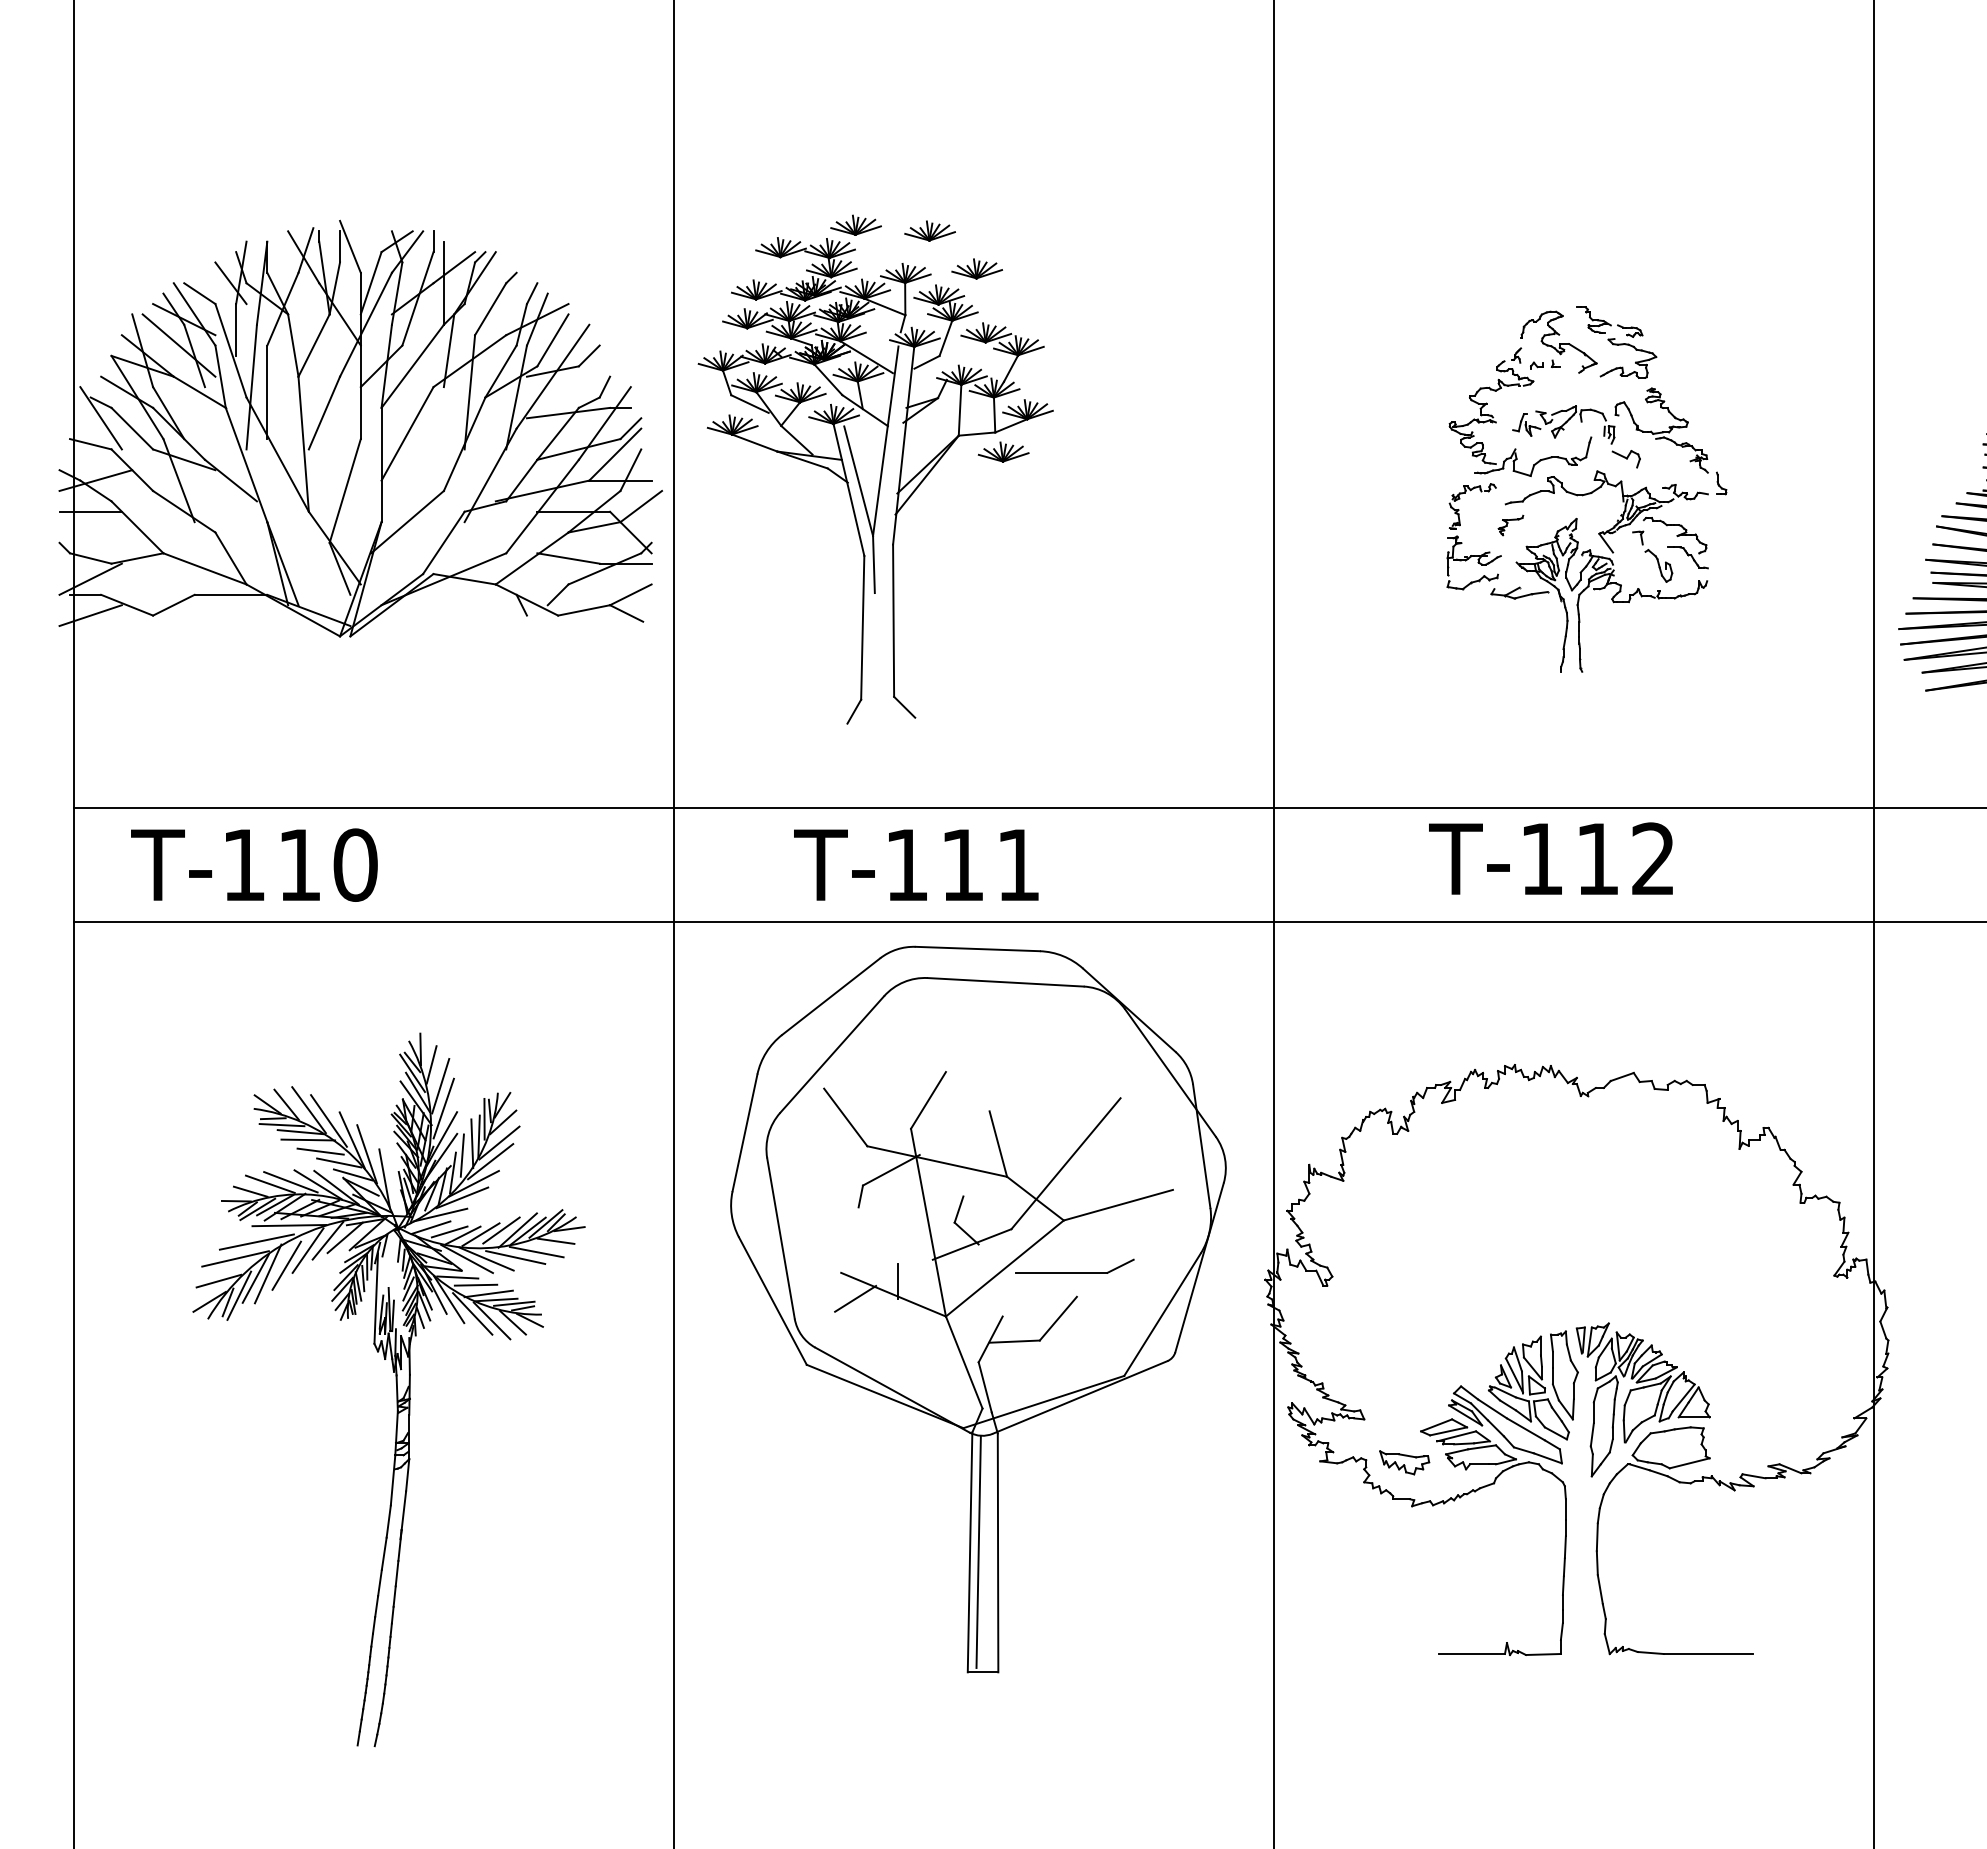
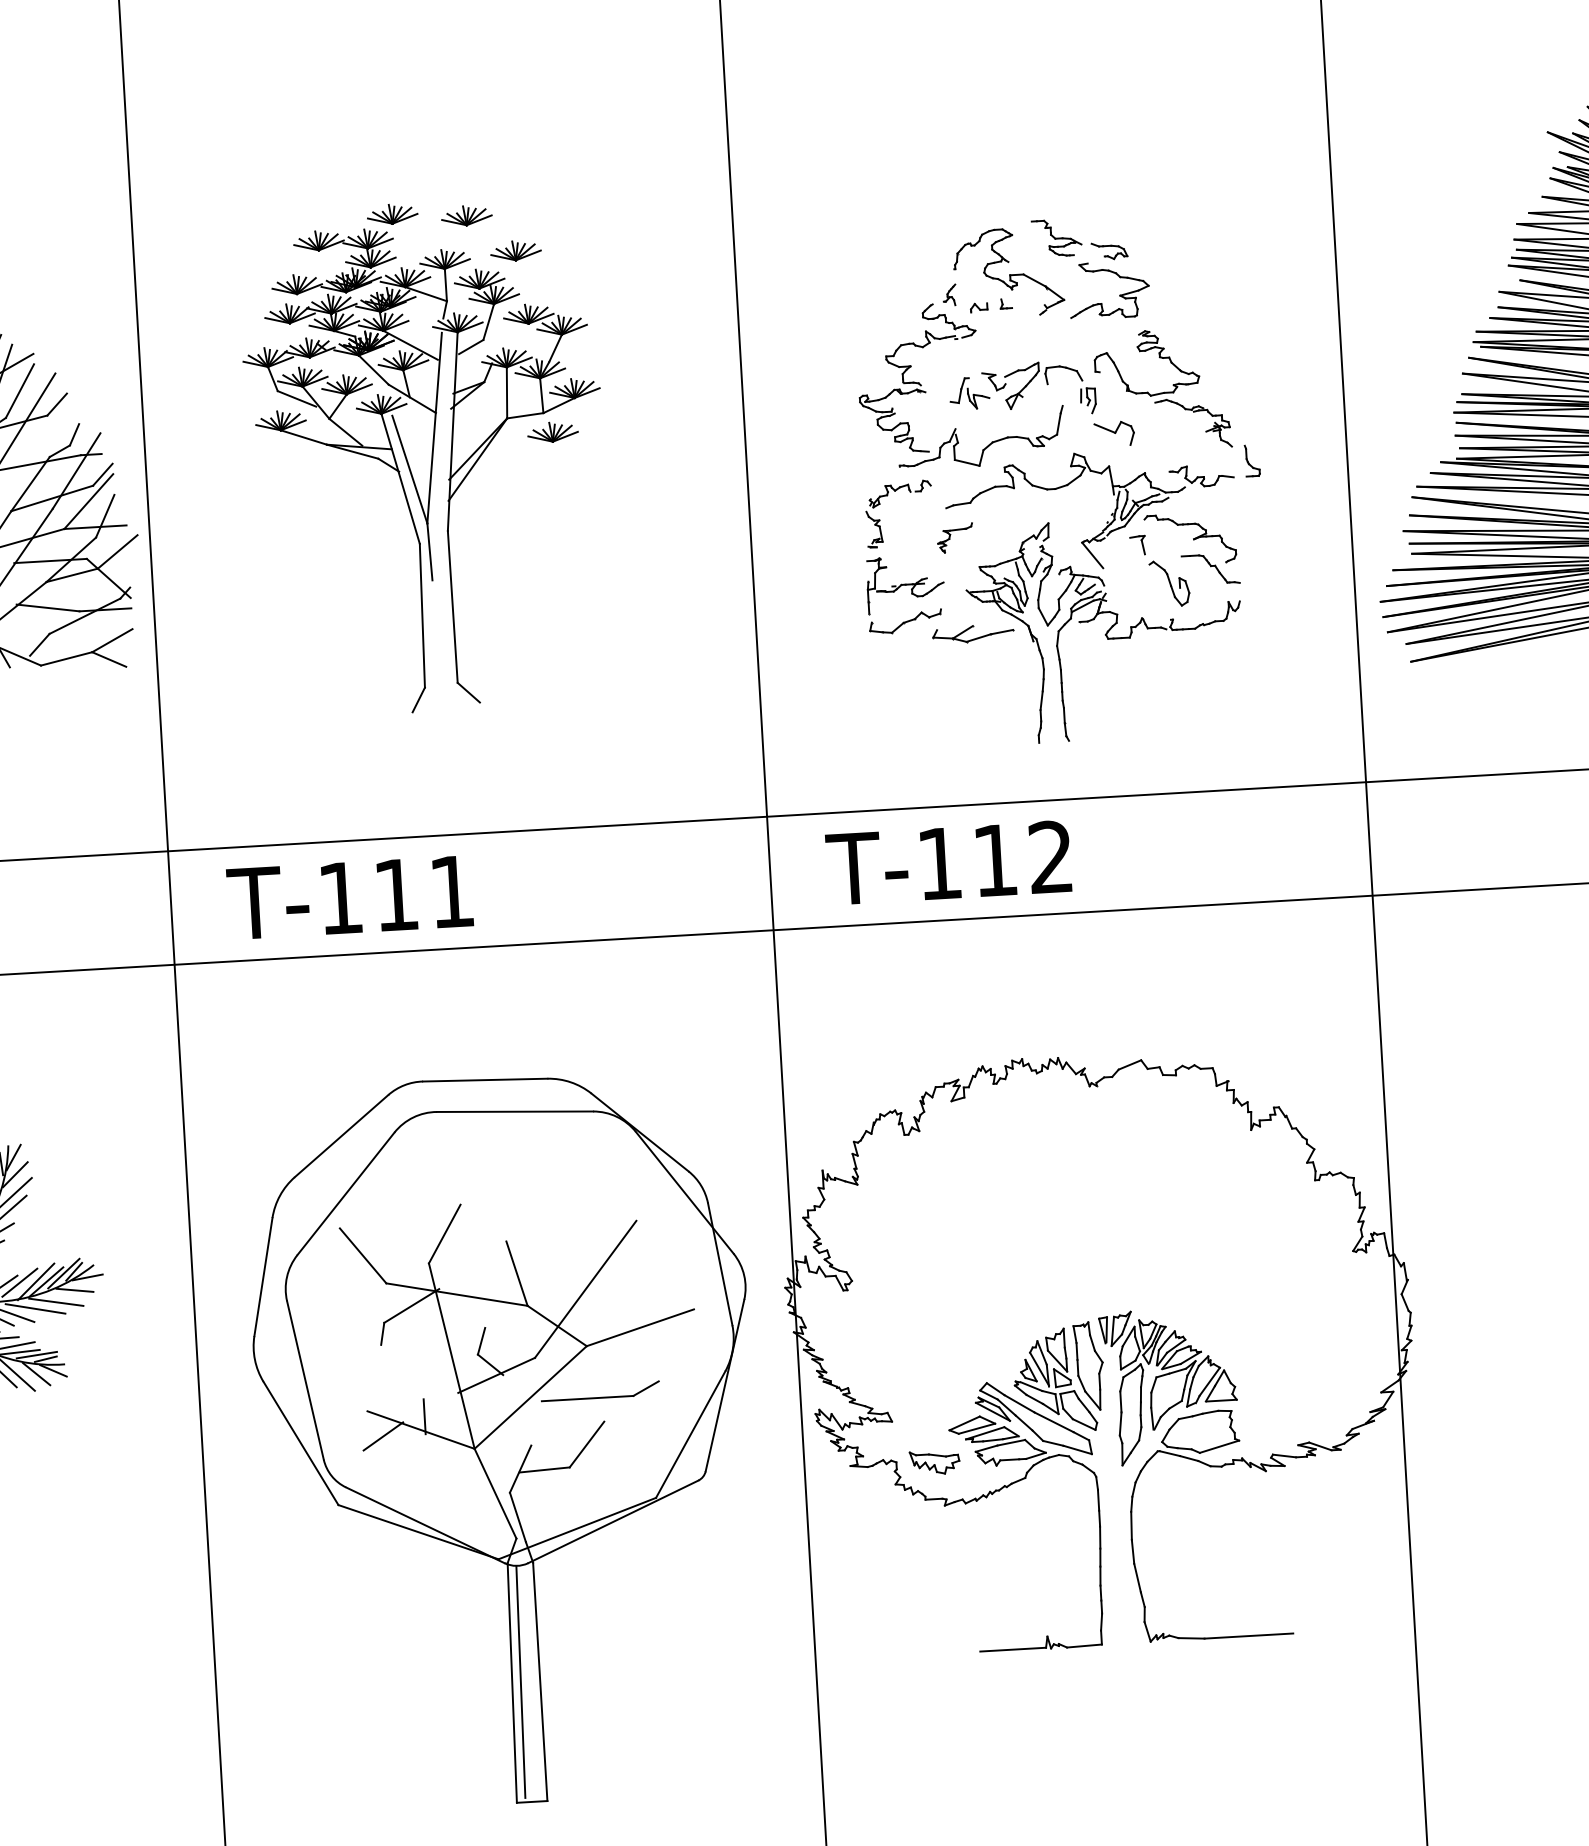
part: (875, 469) -> (426, 456), moved
part: (1586, 489) -> (1060, 480), size x1.43
text: (1550, 858) -> (948, 862), moved
text: (916, 864) -> (350, 897), moved
part: (978, 1309) -> (506, 1439), moved

